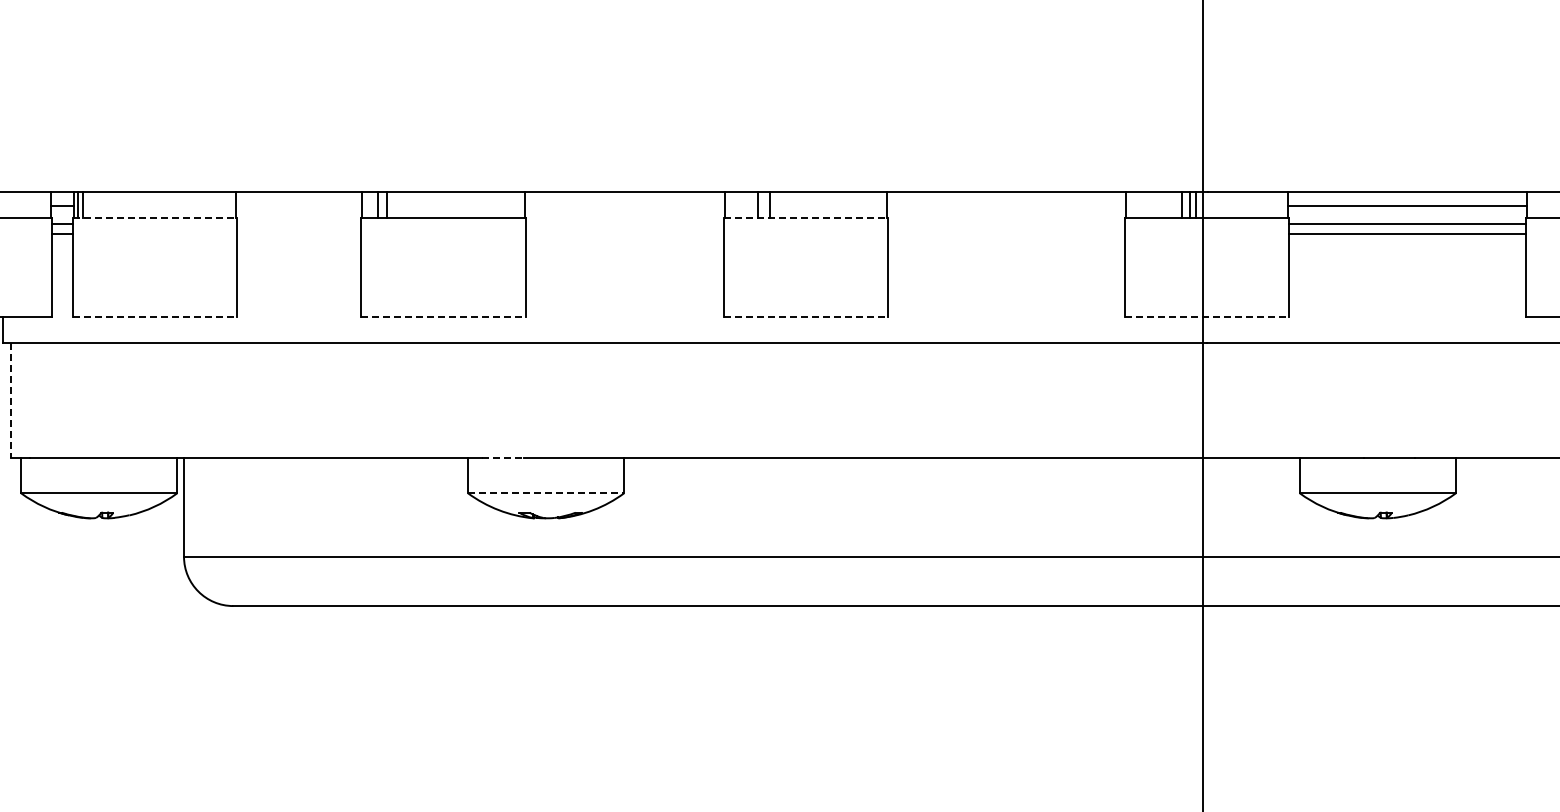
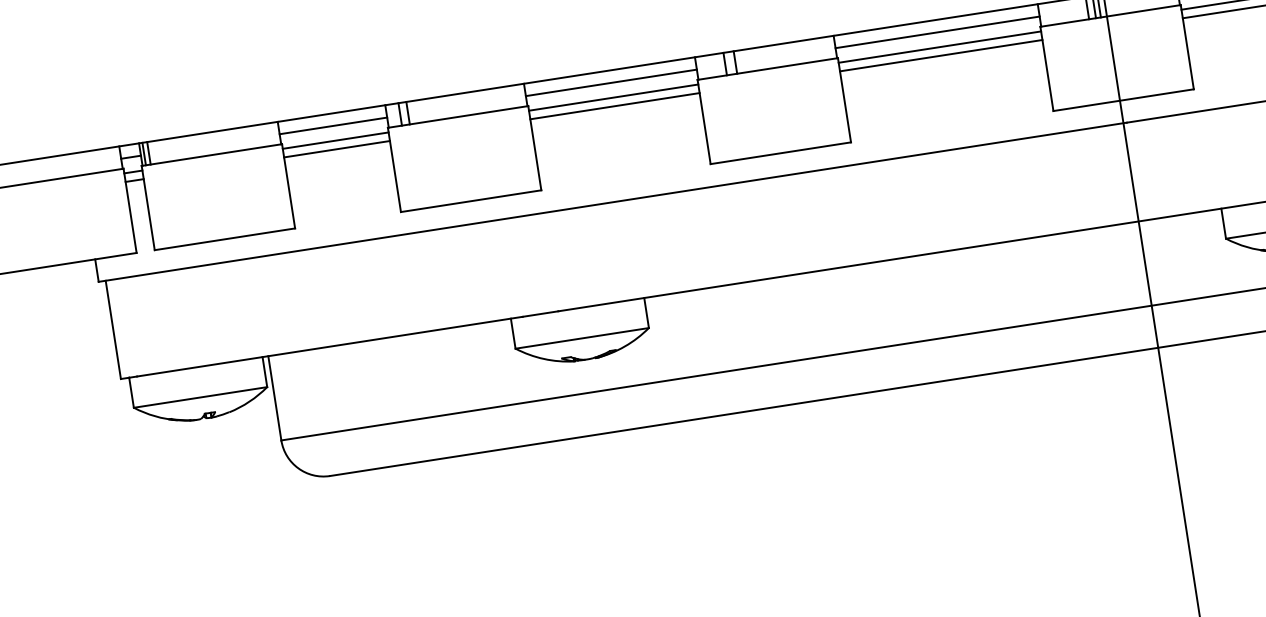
line: (299, 206) -> (333, 126), added
line: (624, 206) -> (611, 83), added
line: (1006, 206) -> (937, 32), added
line: (155, 218) -> (212, 155), dashed -> solid
line: (806, 218) -> (768, 69), dashed -> solid
line: (299, 223) -> (335, 140), added
line: (624, 223) -> (613, 97), added
line: (1006, 223) -> (939, 47), added
line: (299, 233) -> (337, 149), added
line: (624, 233) -> (614, 106), added
line: (1006, 233) -> (941, 55), added
line: (155, 316) -> (225, 239), dashed -> solid
line: (443, 316) -> (471, 200), dashed -> solid
line: (806, 316) -> (781, 152), dashed -> solid
line: (1207, 316) -> (1123, 99), dashed -> solid
line: (11, 400) -> (113, 329), dashed -> solid
line: (502, 458) -> (540, 314), dashed -> solid
line: (546, 493) -> (582, 338), dashed -> solid

